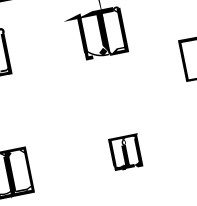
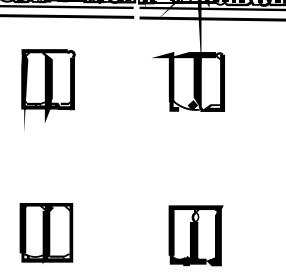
part: (125, 152) -> (195, 235), size x1.43

